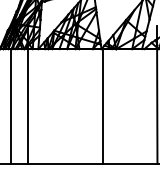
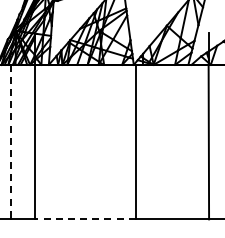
line: (10, 106) -> (11, 142), solid -> dashed
line: (65, 164) -> (85, 219), solid -> dashed

